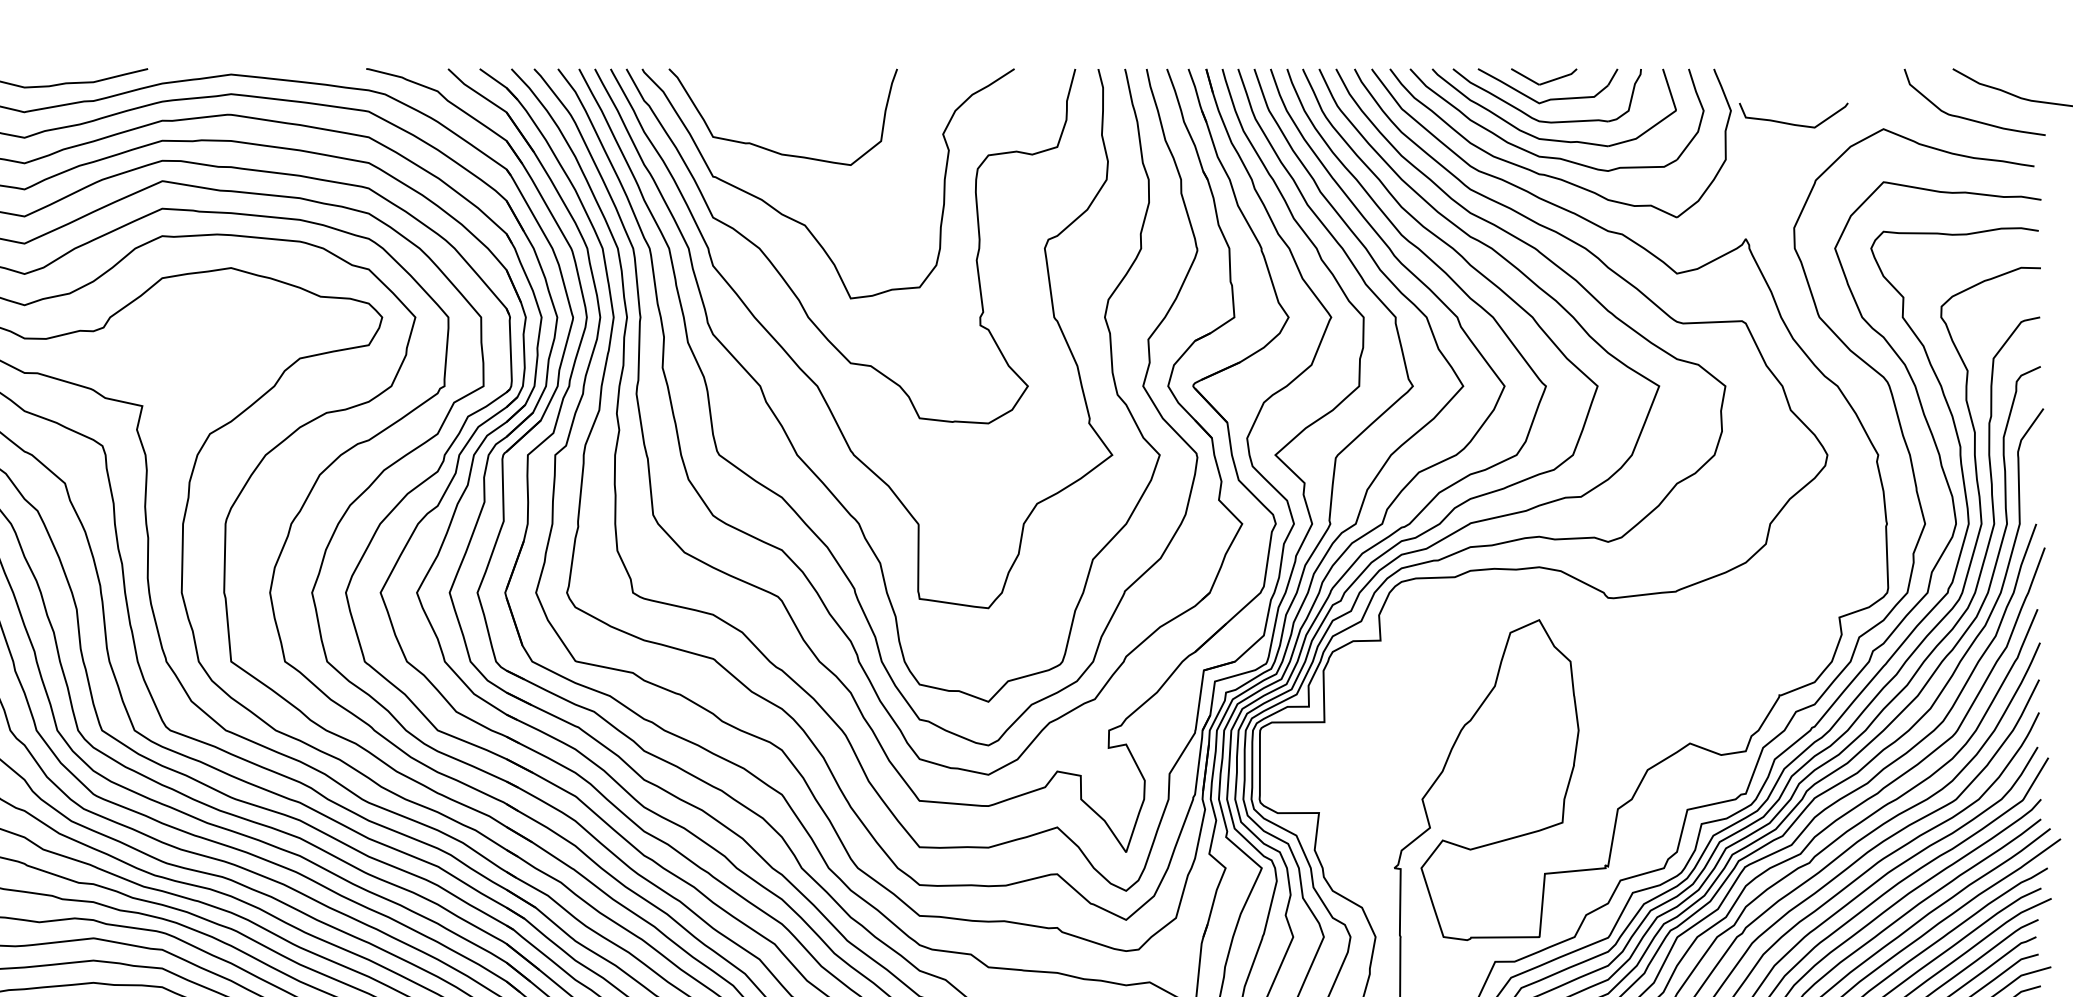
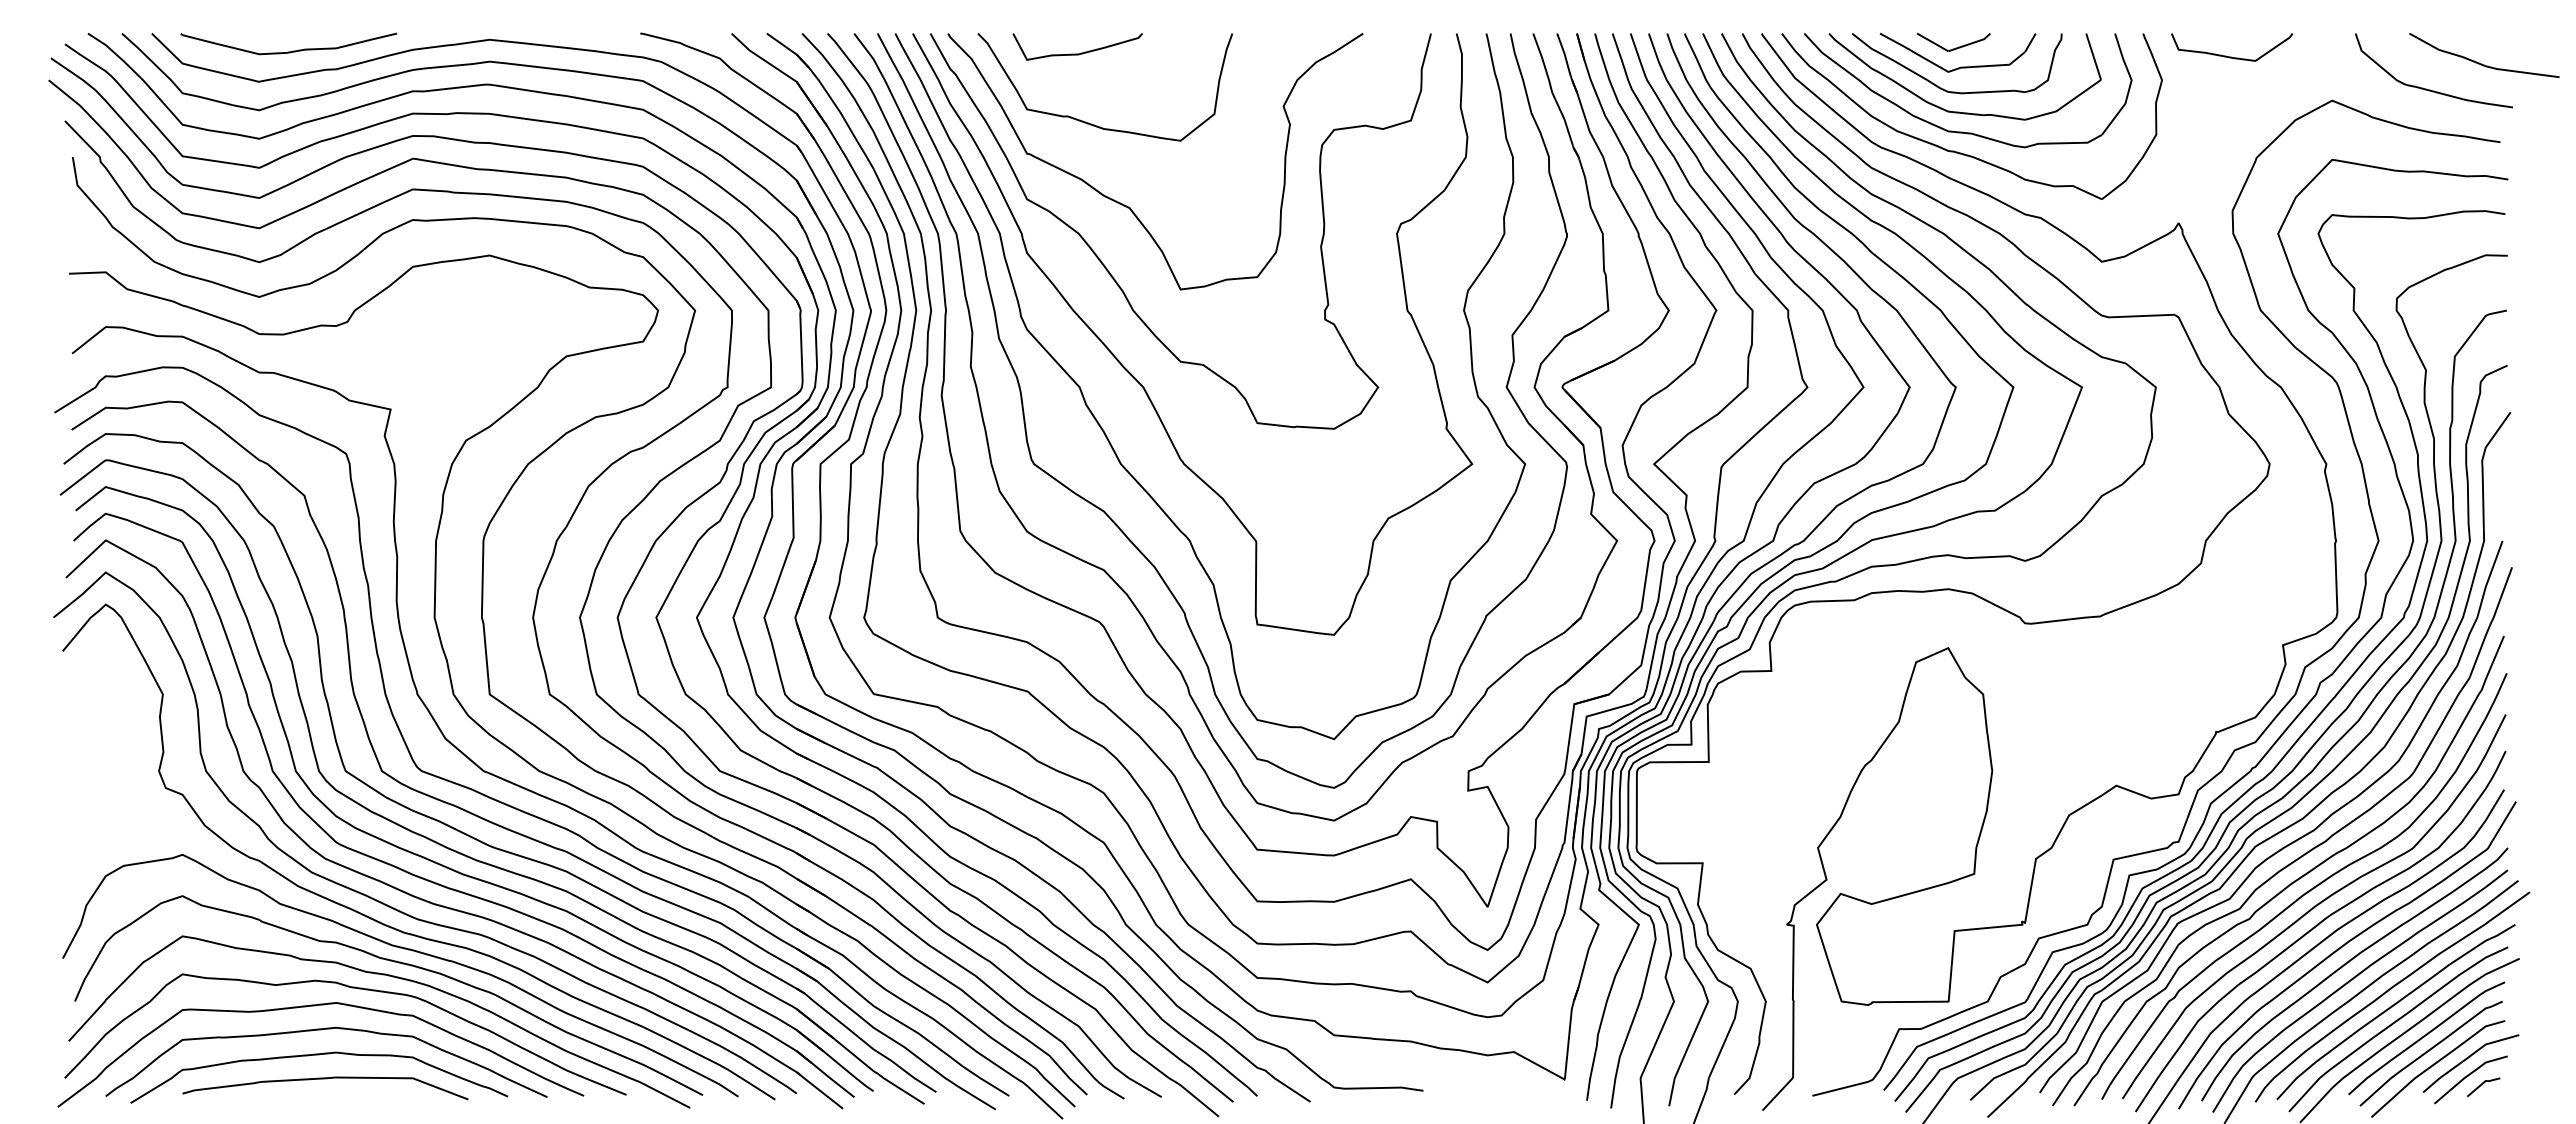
curve: (758, 86) -> (1077, 53), added
curve: (1793, 123) -> (2231, 56), moved

